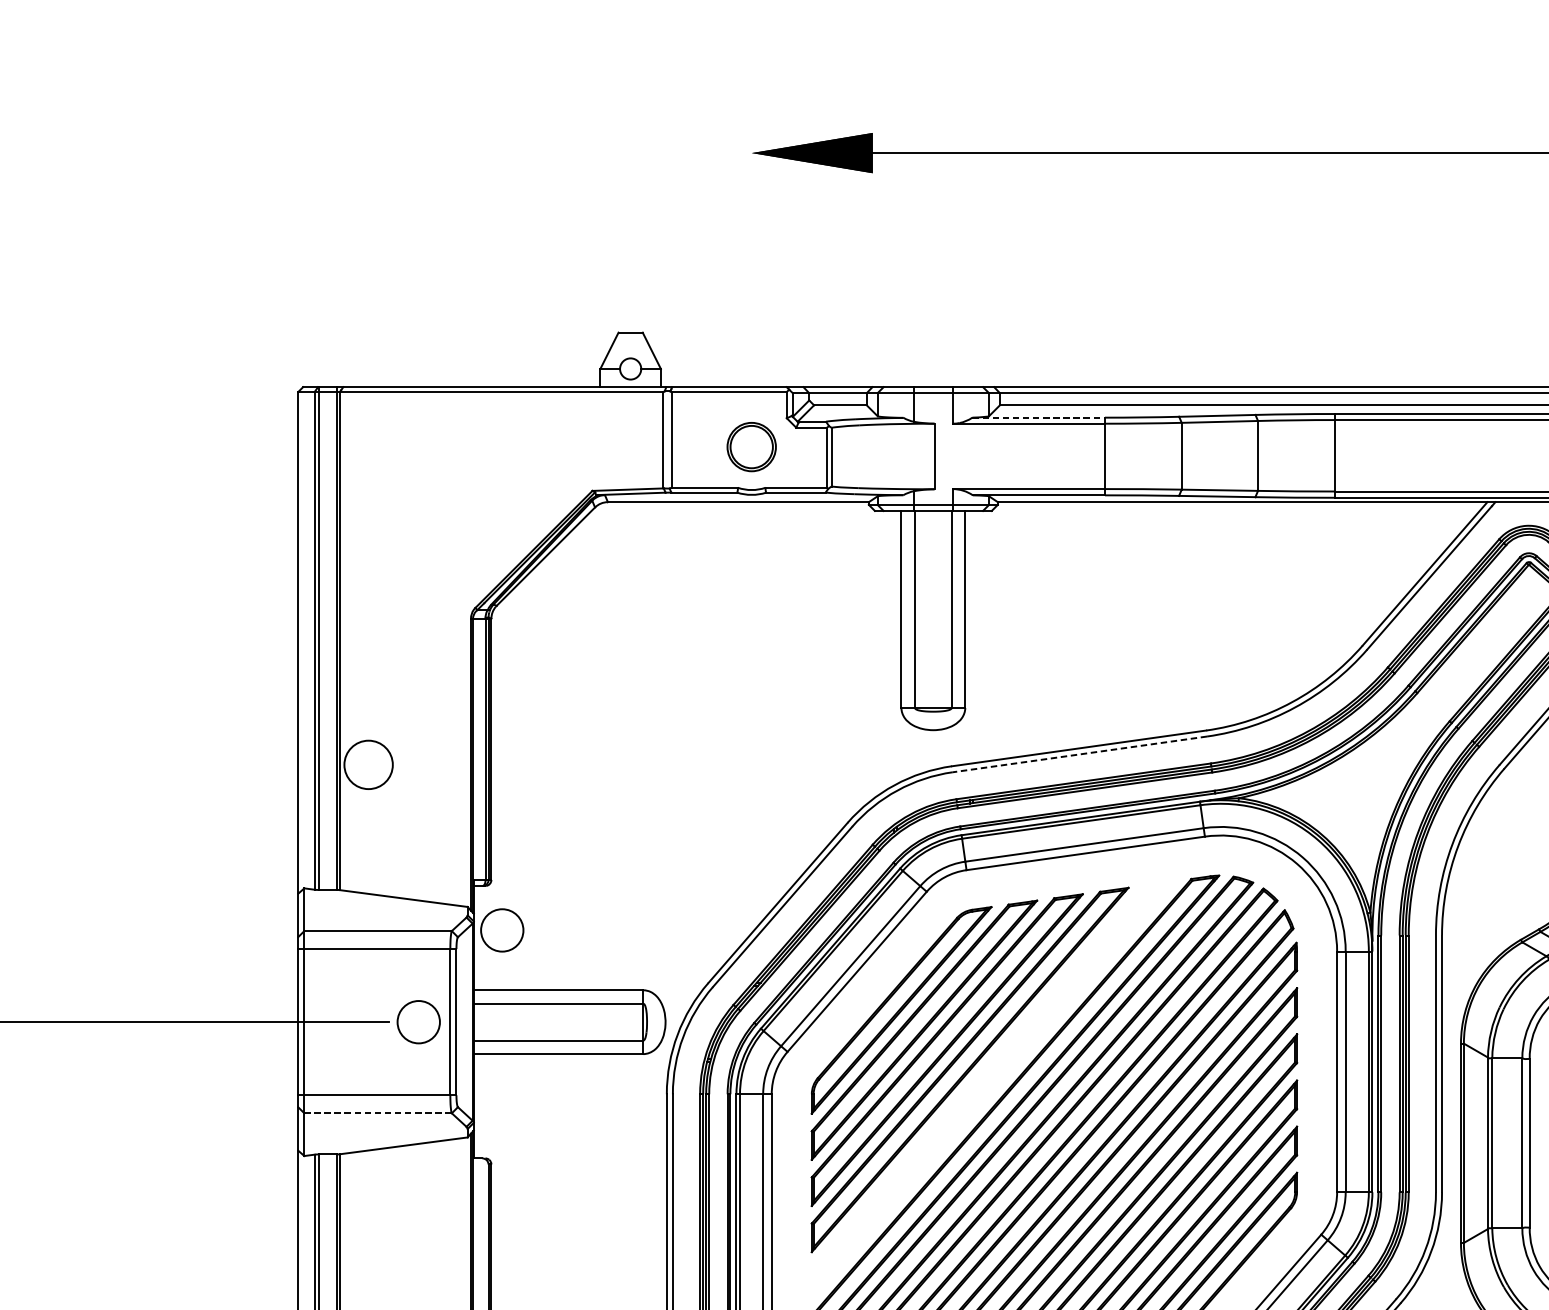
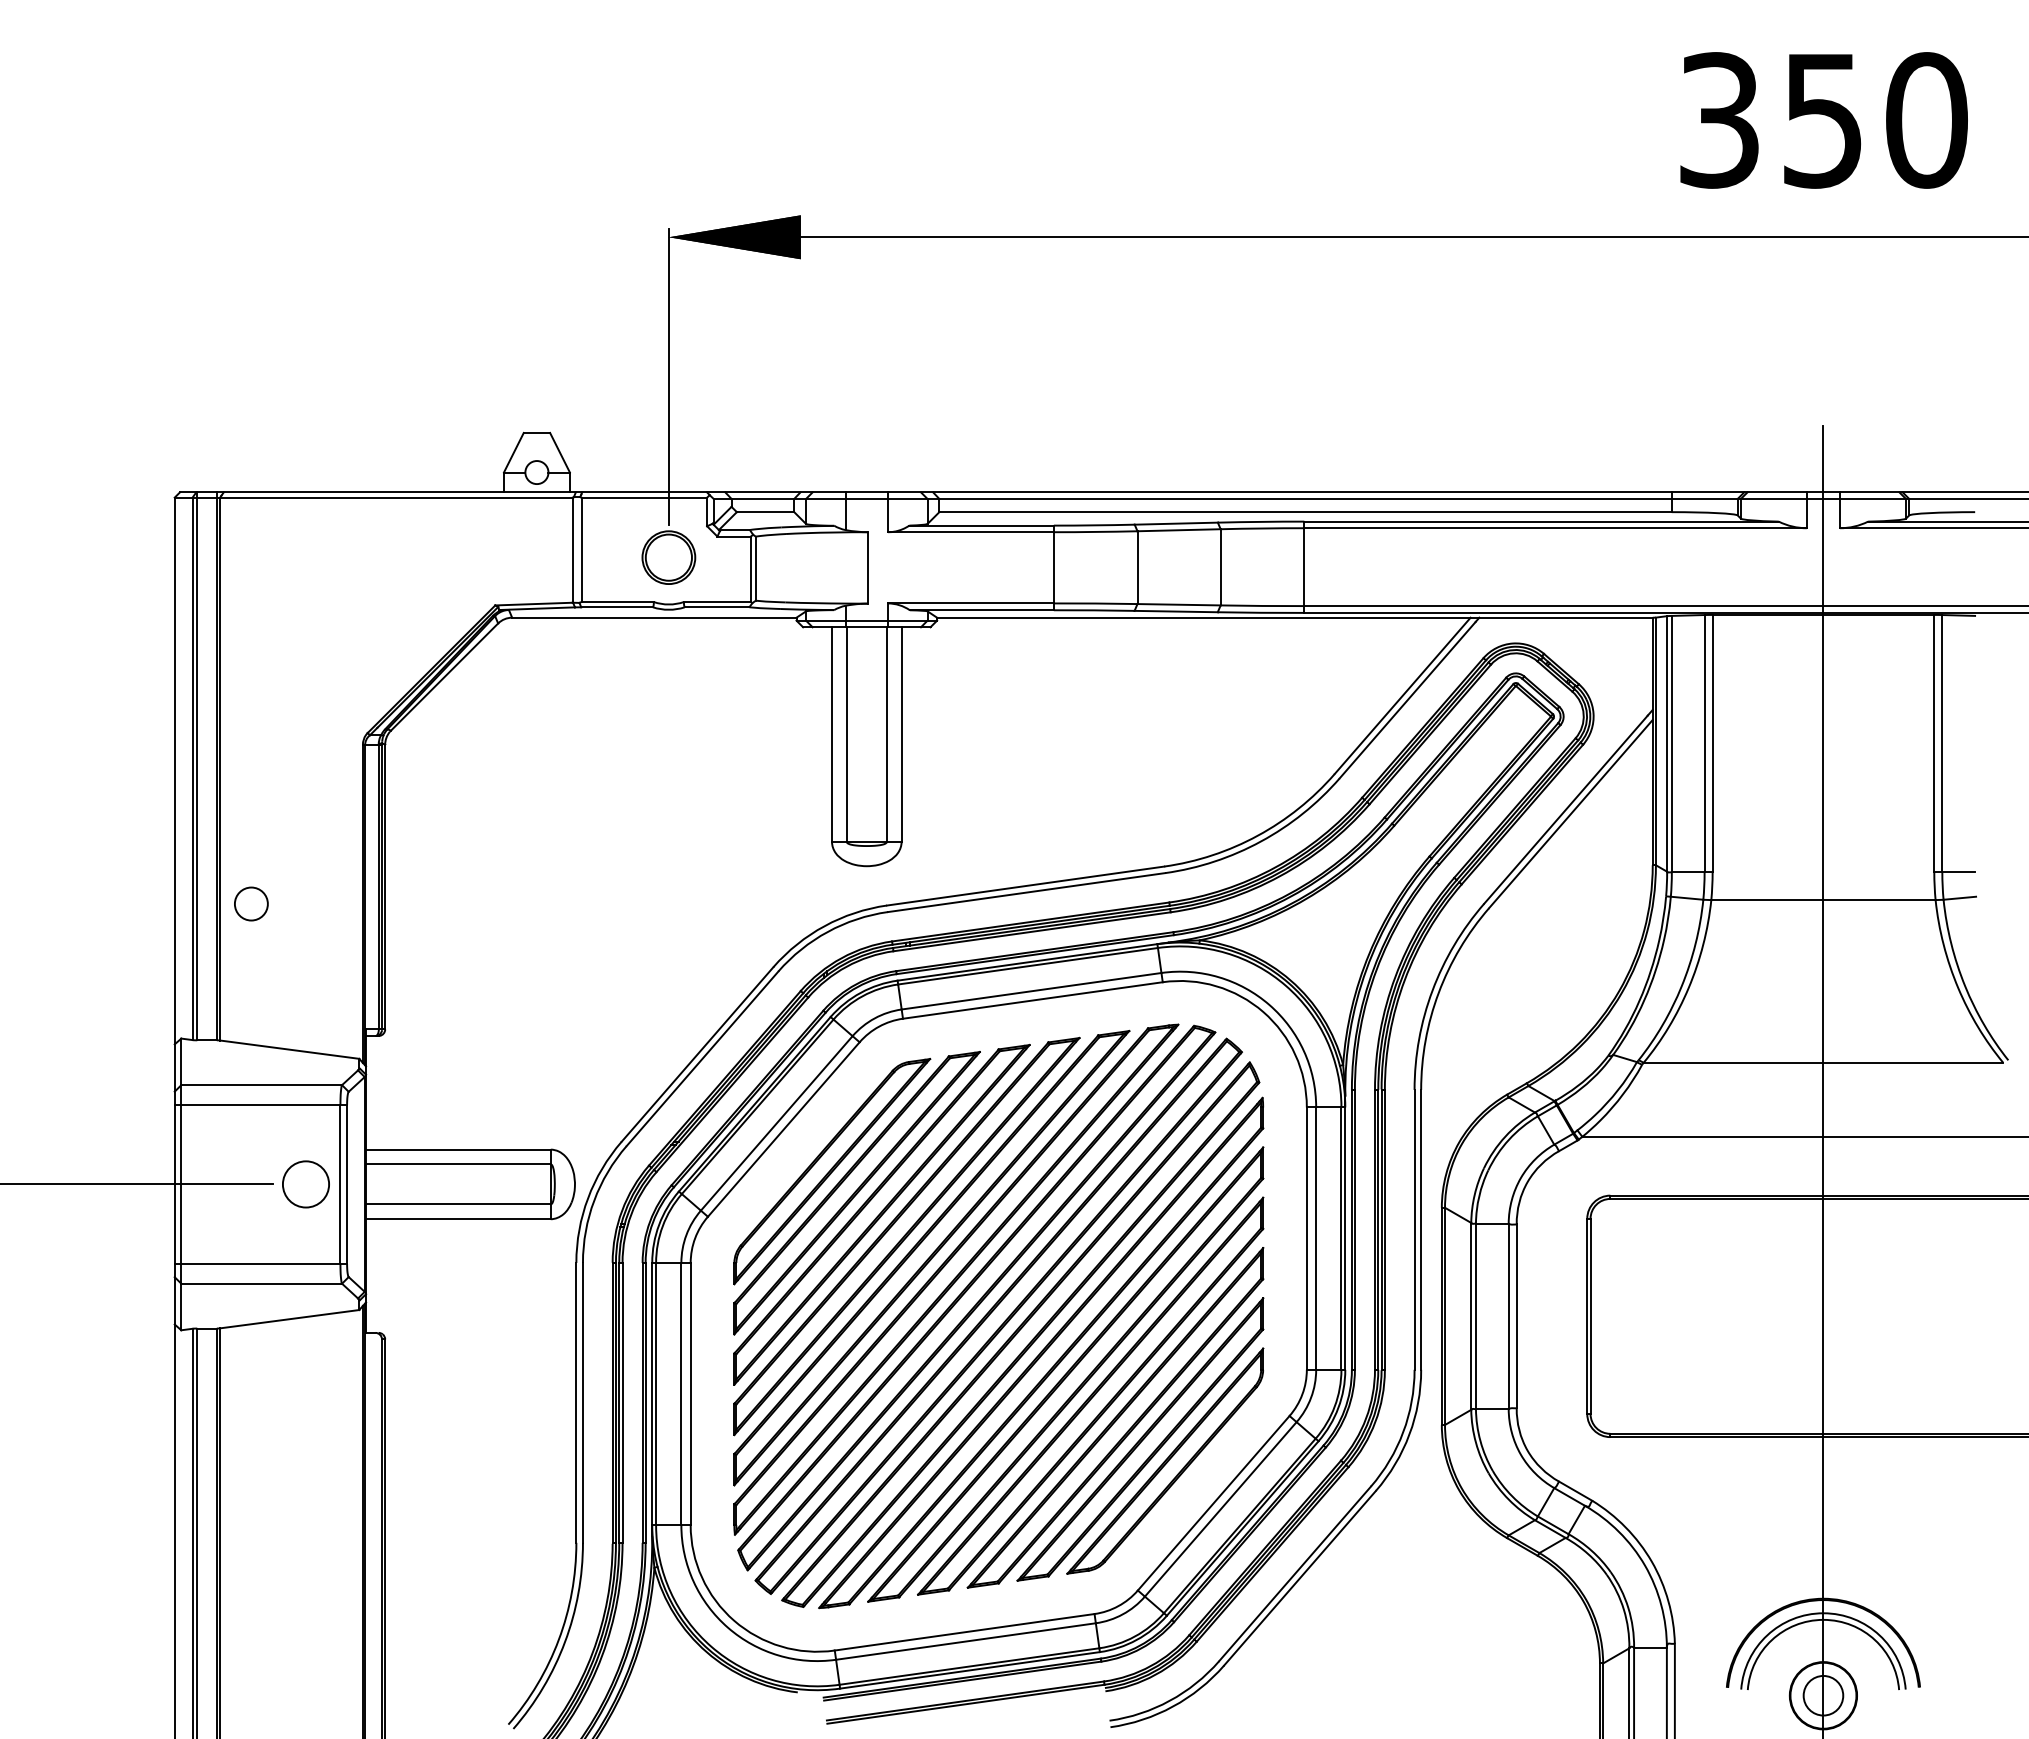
line: (751, 280) -> (668, 376), added
line: (1039, 417) -> (982, 525), dashed -> solid
line: (1079, 754) -> (1026, 892), dashed -> solid
circle: (367, 764) -> (250, 903), size x0.62
circle: (501, 930) -> (396, 1084), removed
part: (992, 1089) -> (931, 1257), added
line: (377, 1113) -> (261, 1283), dashed -> solid

